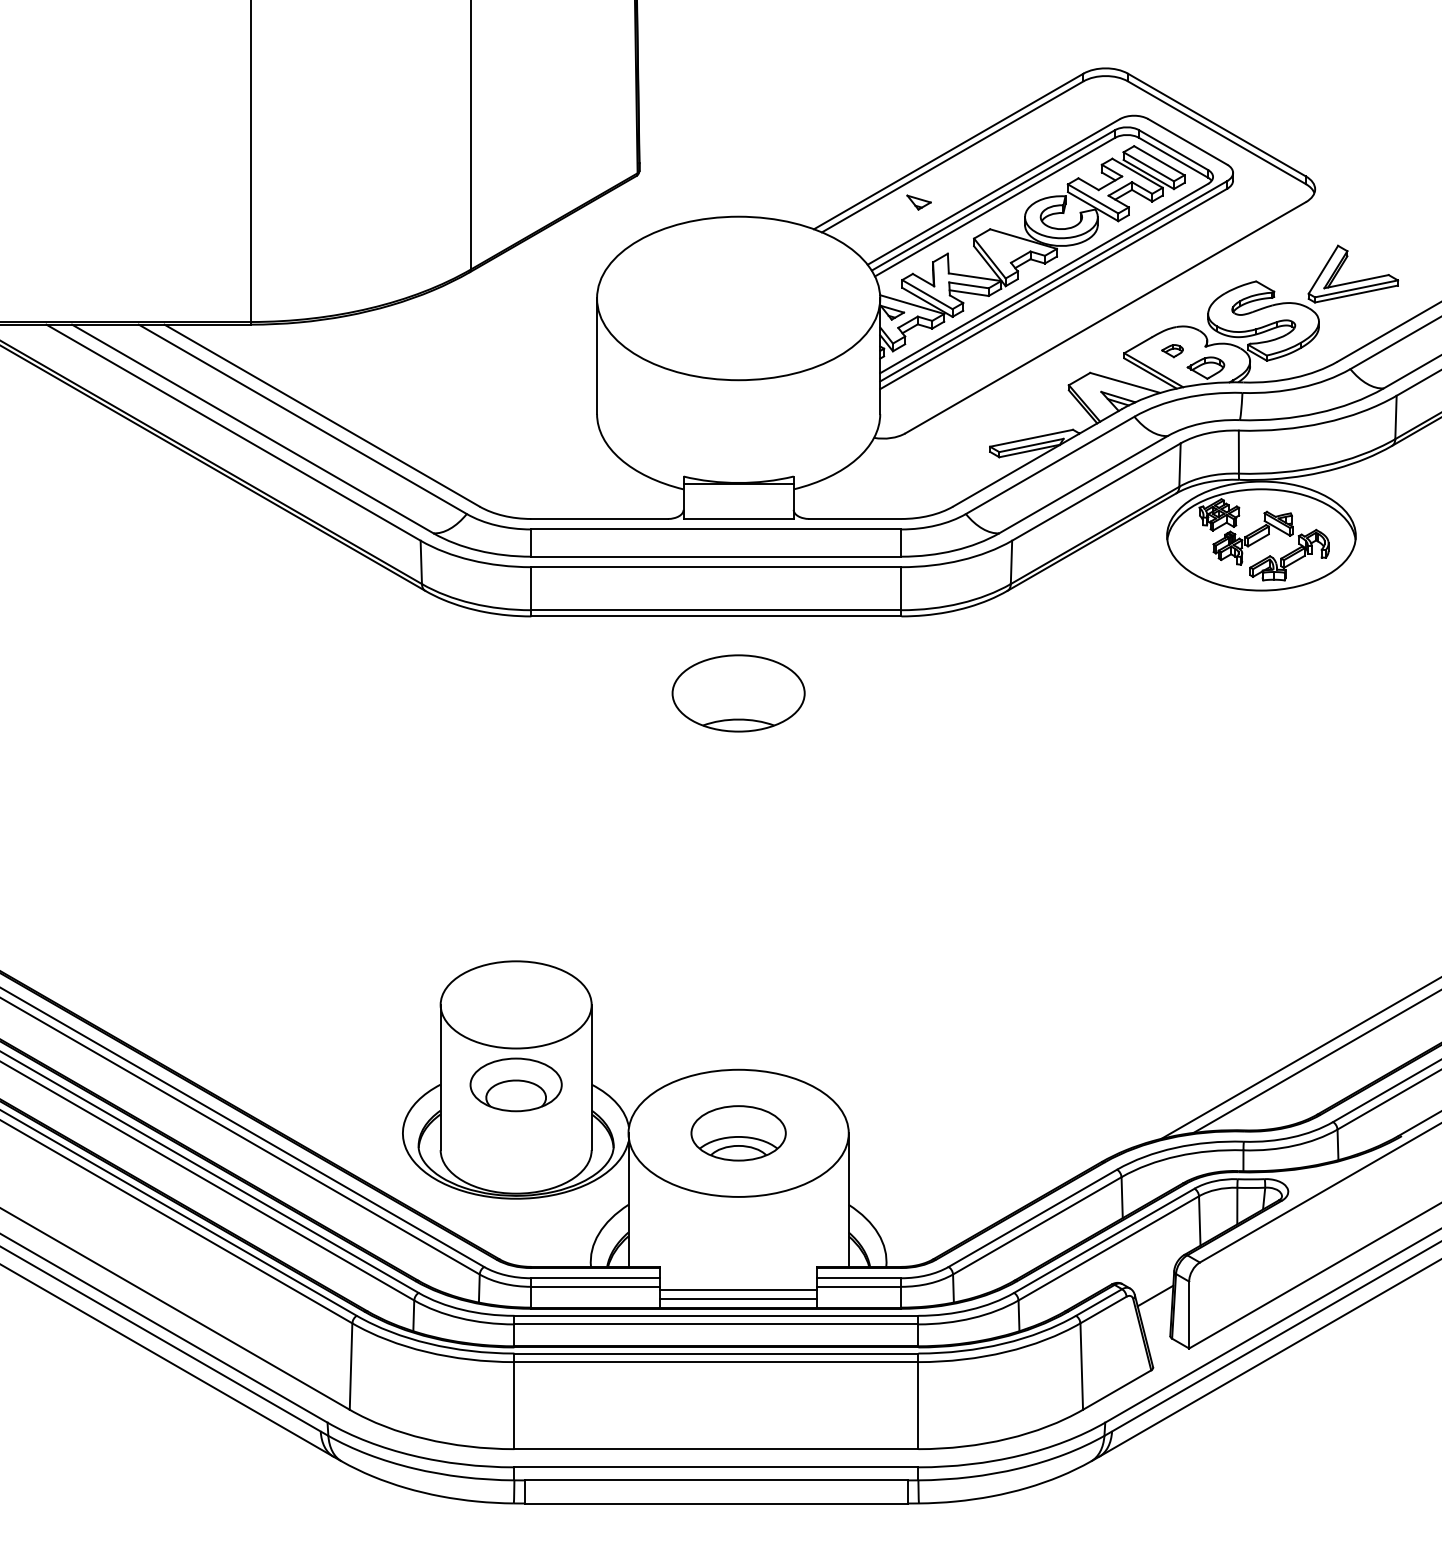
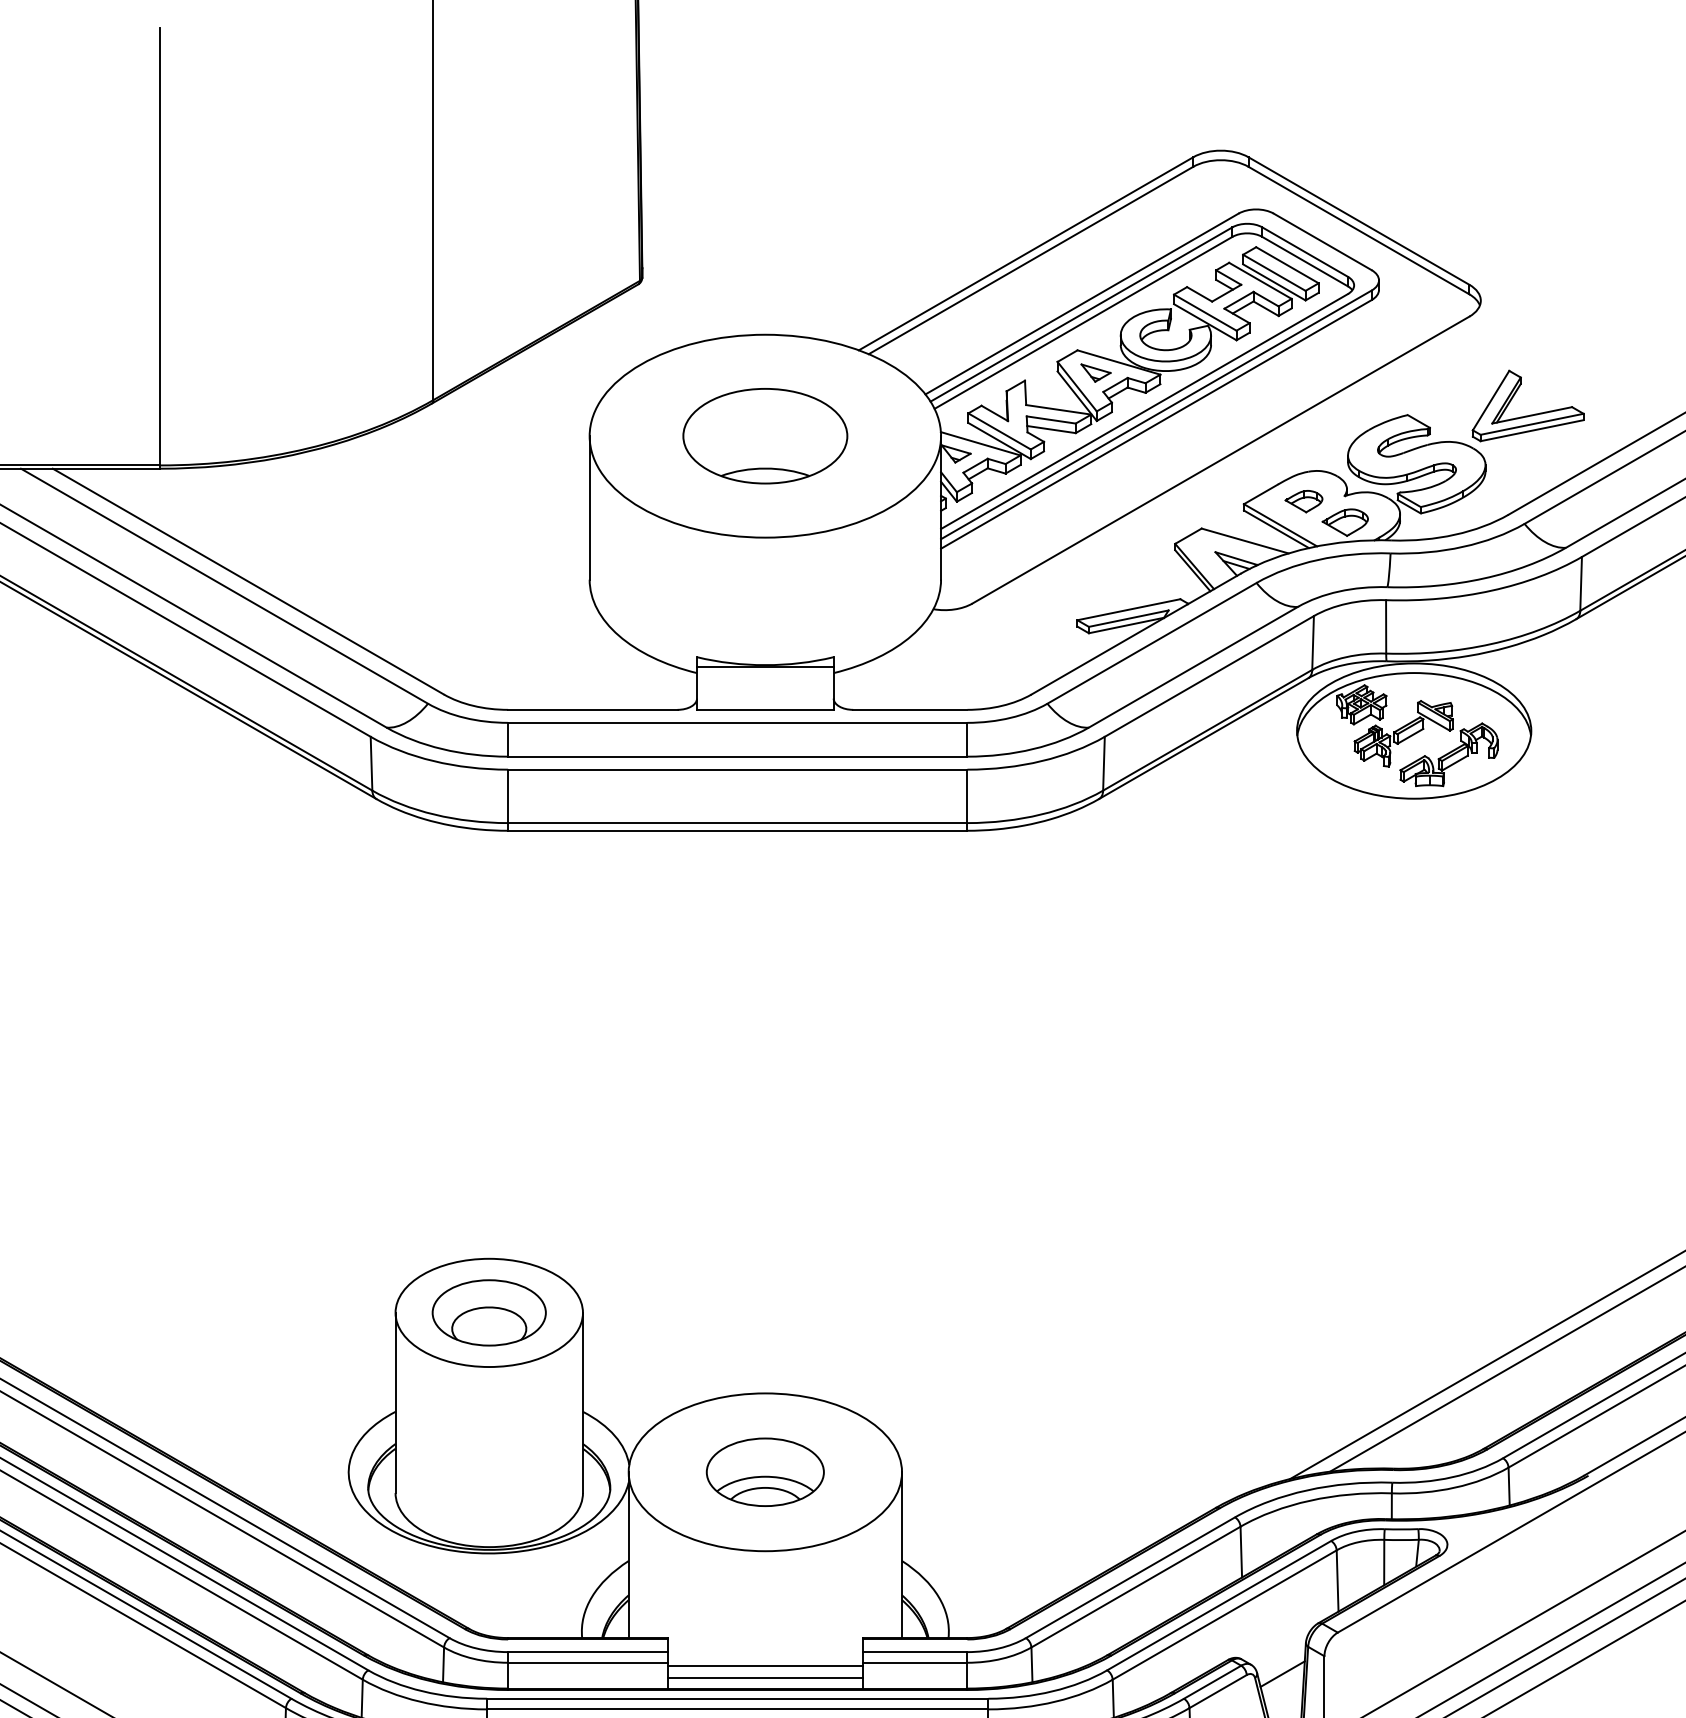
part: (918, 202) -> (1095, 372), moved
part: (1172, 350) -> (1303, 500), size x1.43
part: (738, 693) -> (765, 436), moved
part: (515, 1084) -> (488, 1312), moved

